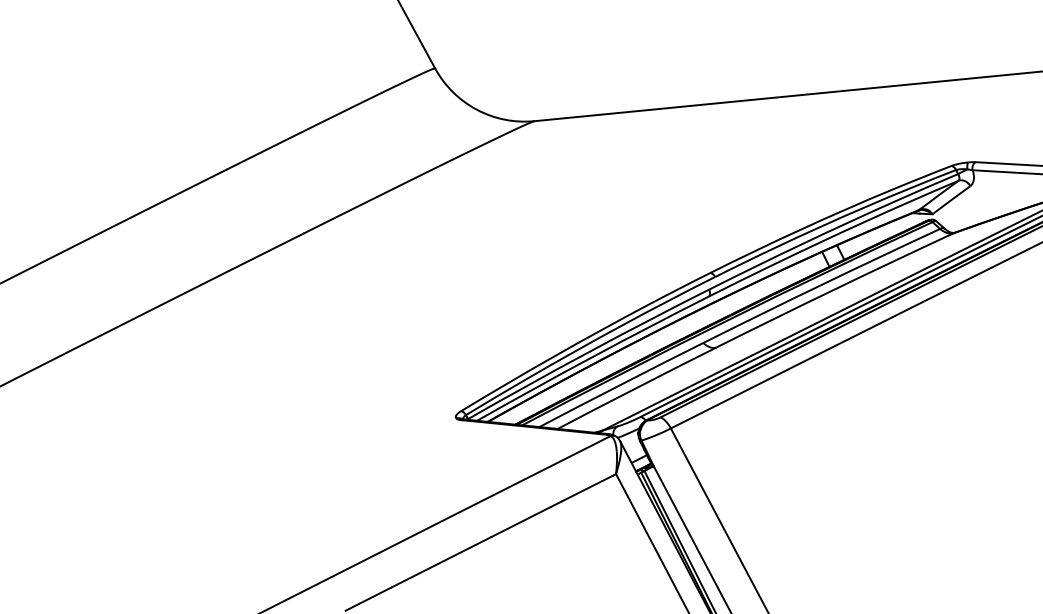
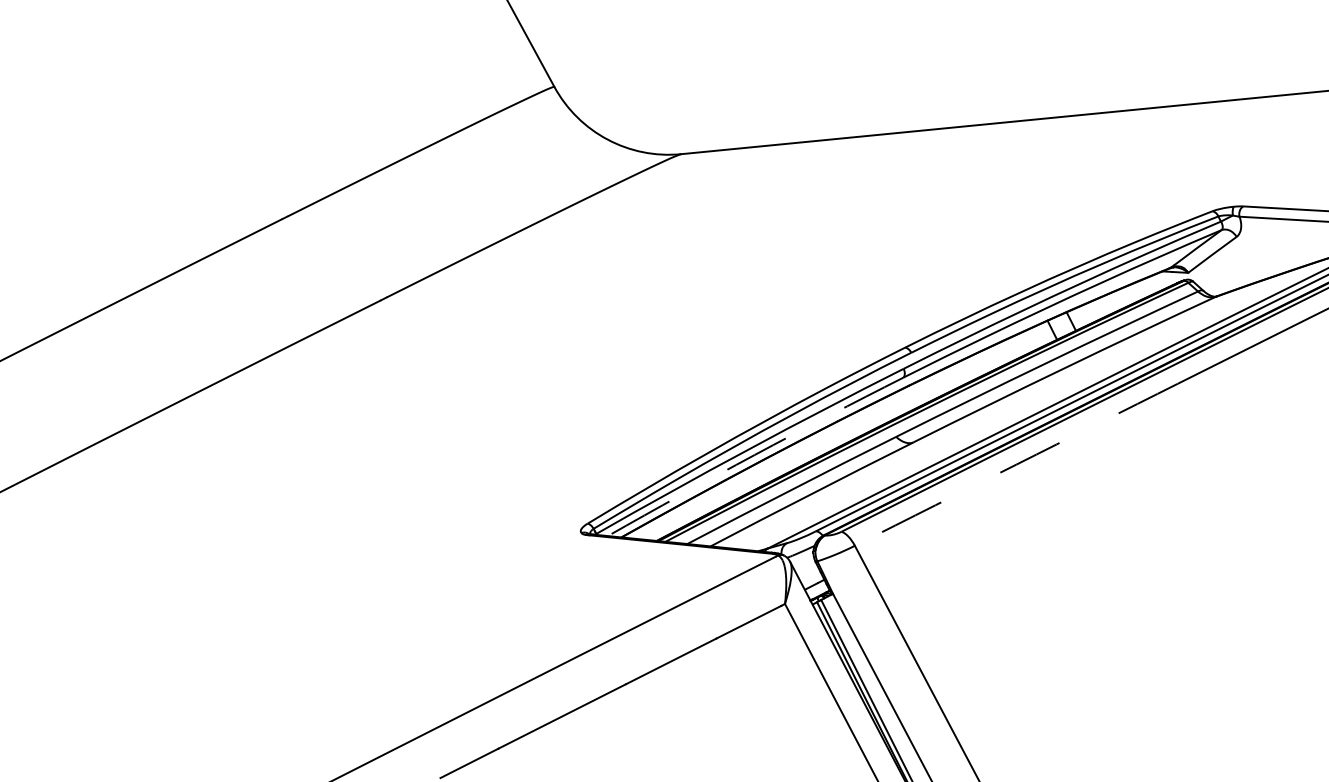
arc: (592, 357) -> (754, 455), solid -> dashed
arc: (797, 364) -> (1016, 464), solid -> dashed

